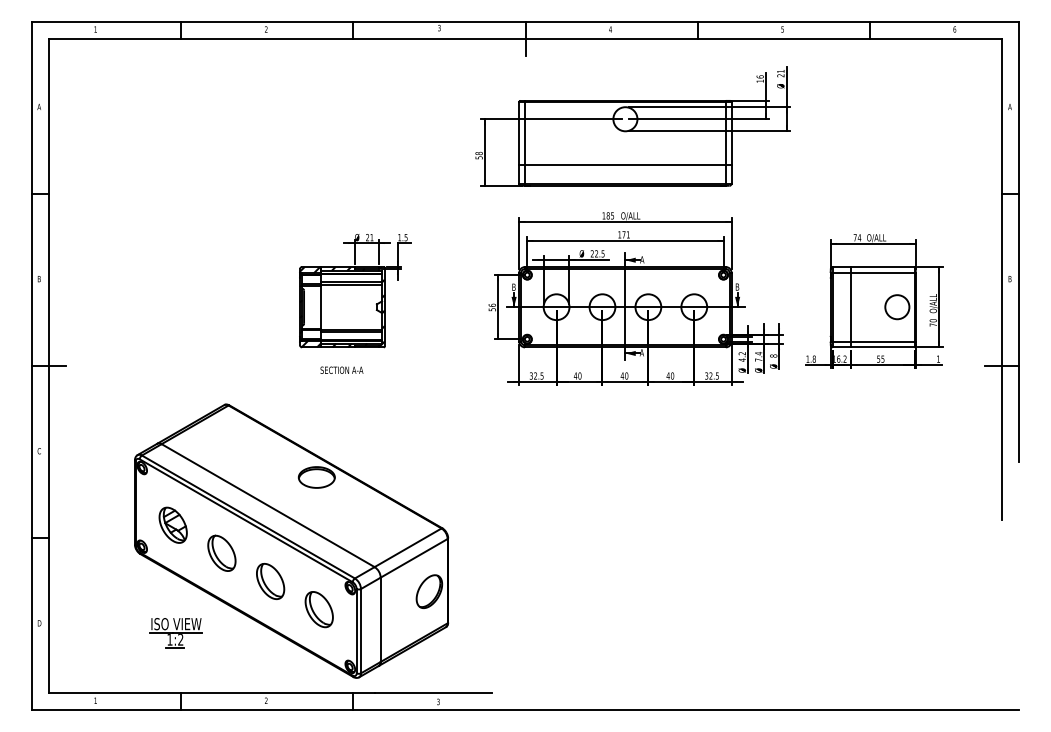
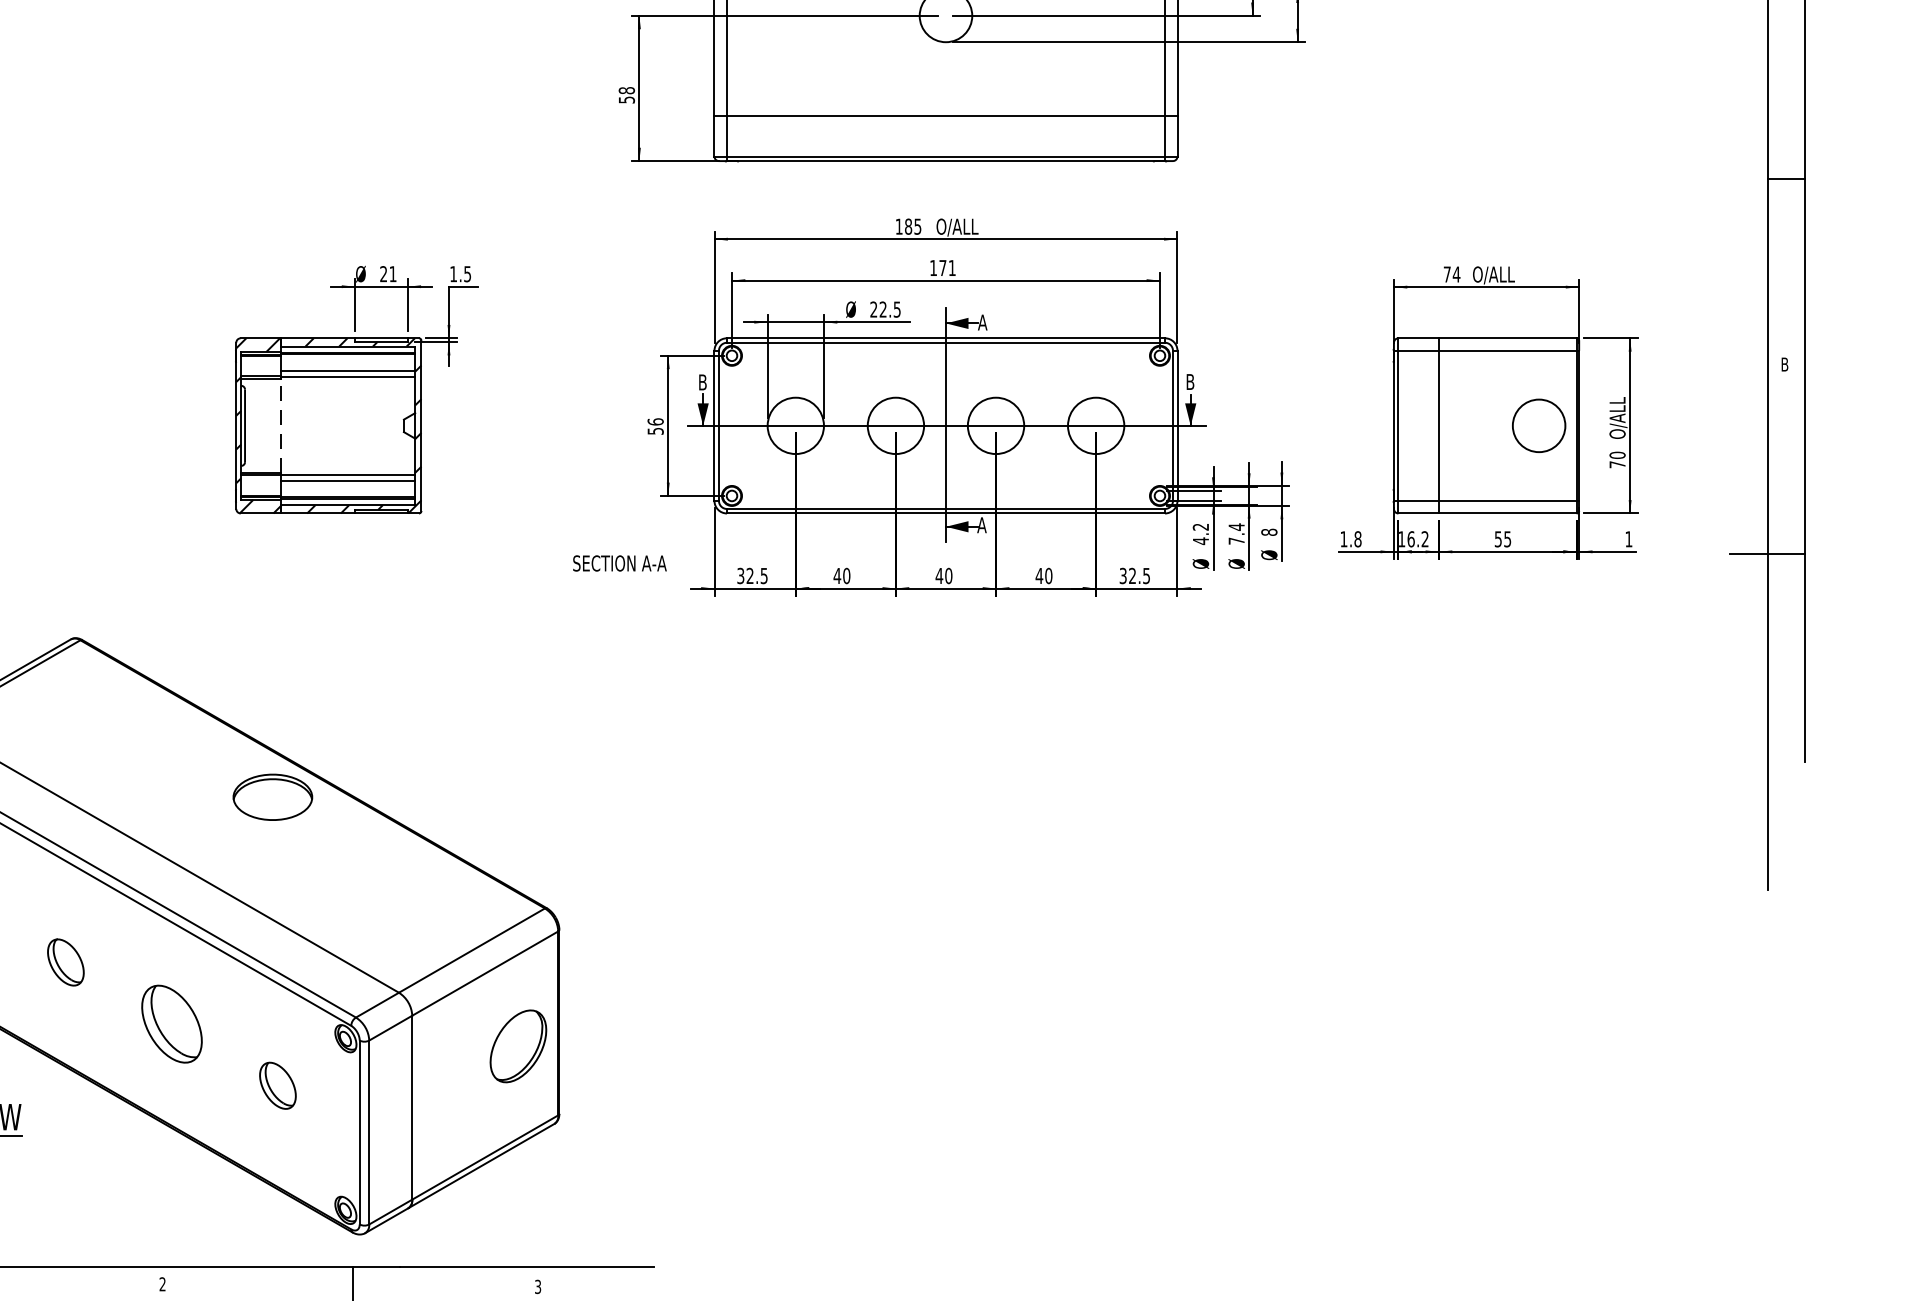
line: (320, 307) -> (280, 426), solid -> dashed
text: (341, 369) -> (618, 561), moved
part: (221, 552) -> (64, 960), size x0.6
part: (318, 609) -> (276, 1085), size x0.6

